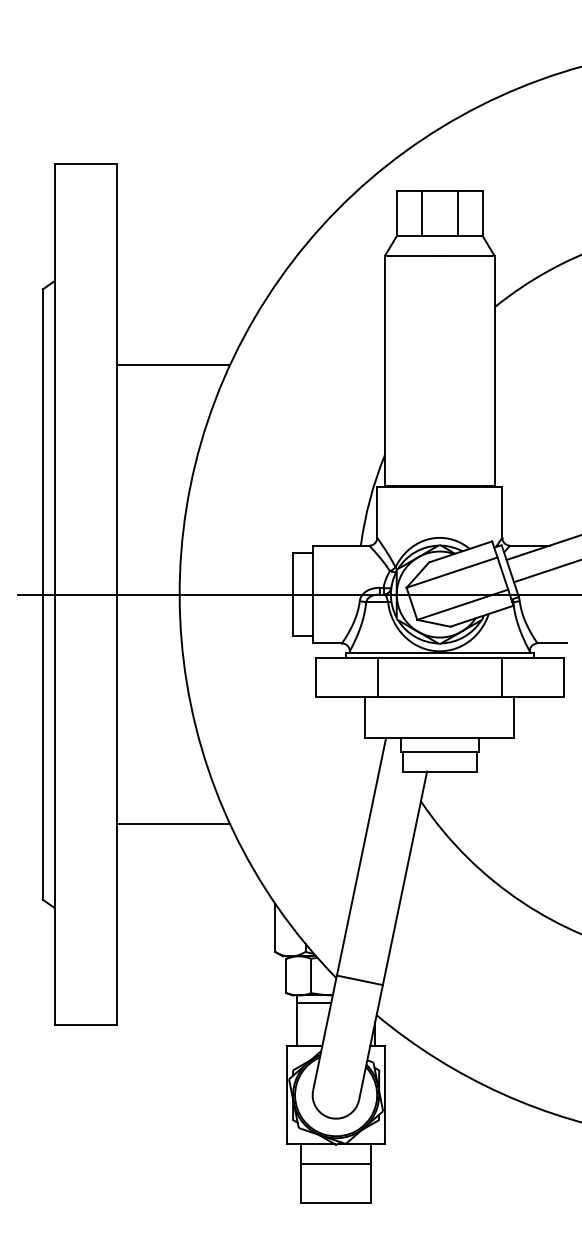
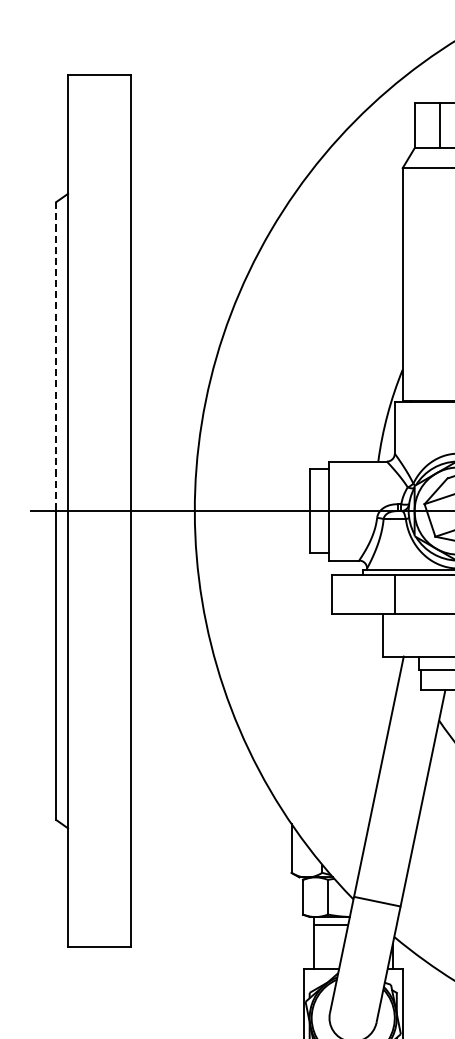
line: (173, 364) -> (188, 278), removed
line: (42, 442) -> (55, 357), solid -> dashed
line: (173, 824) -> (188, 743), removed

